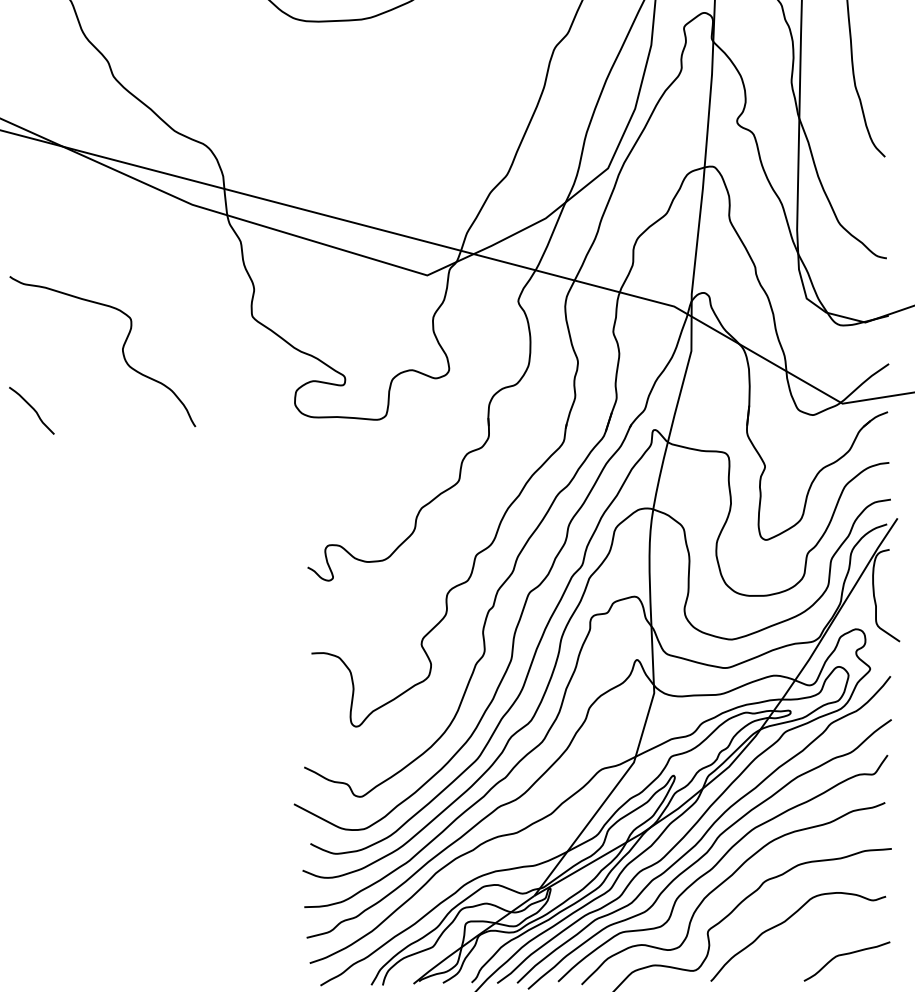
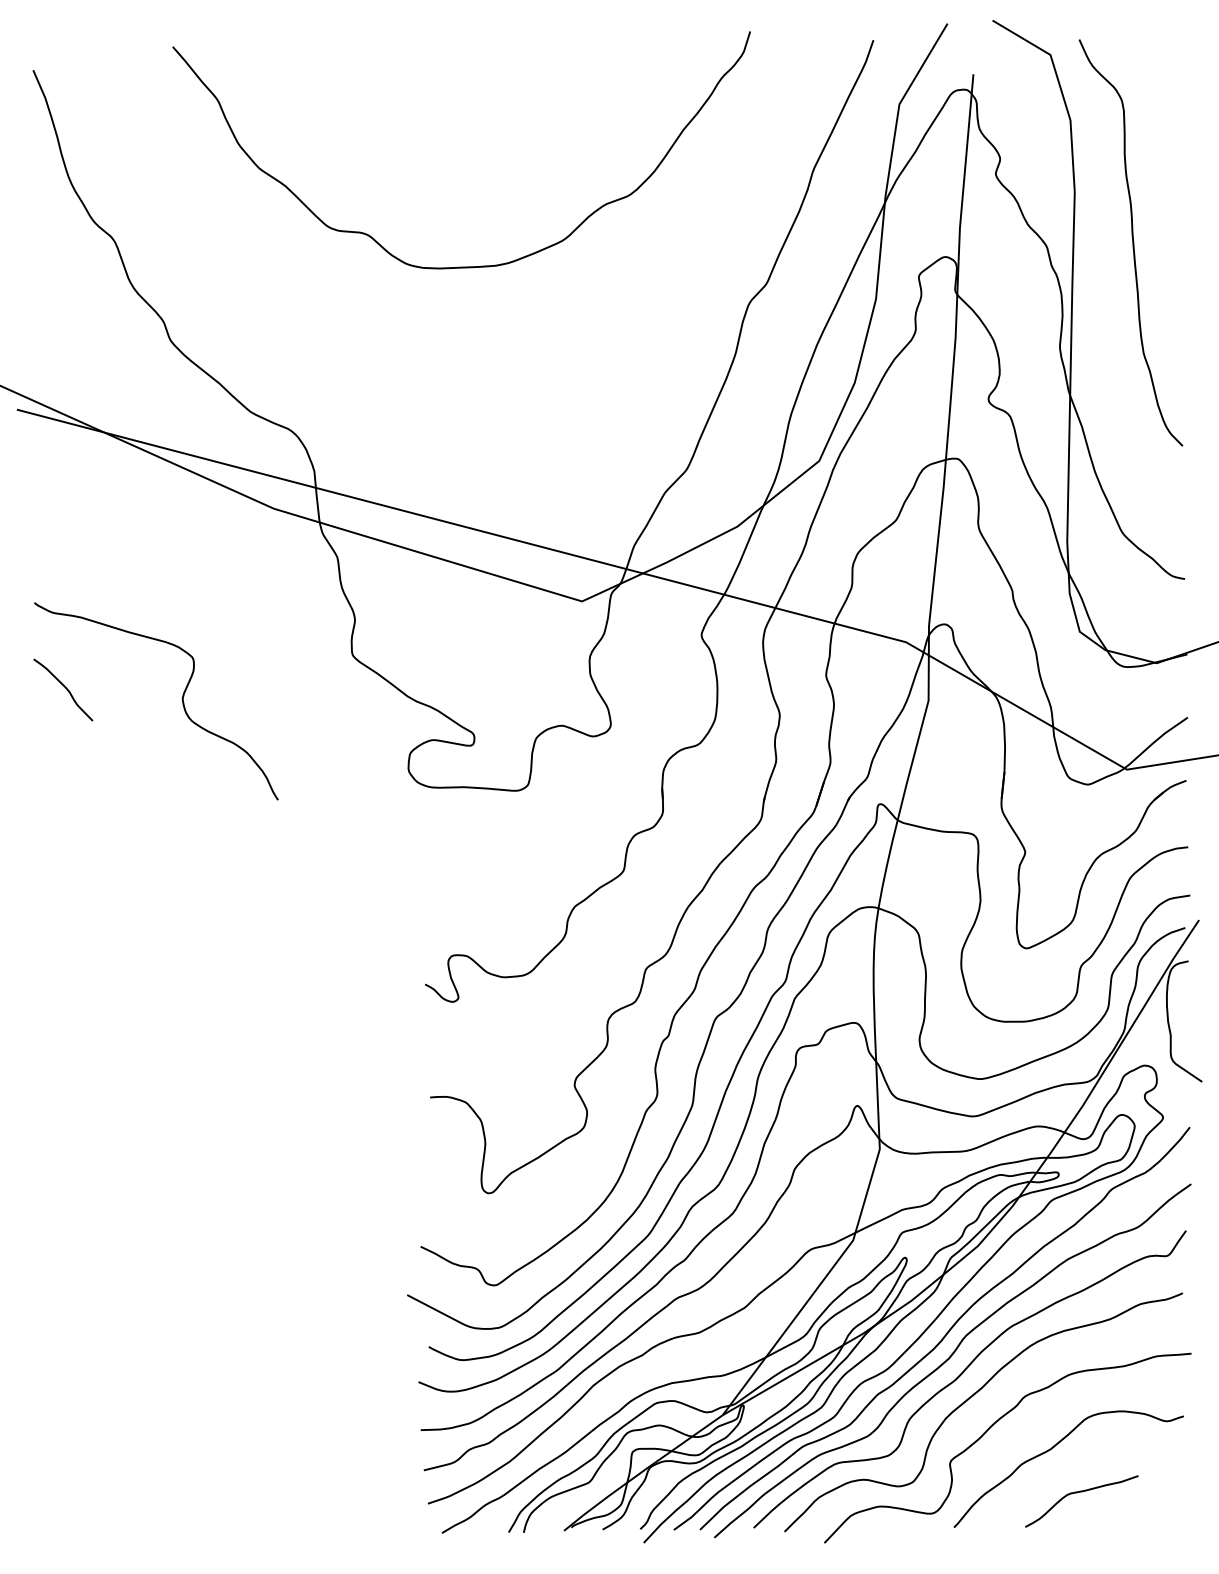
curve: (32, 408) -> (64, 687), moved
curve: (843, 955) -> (1077, 1493), moved

